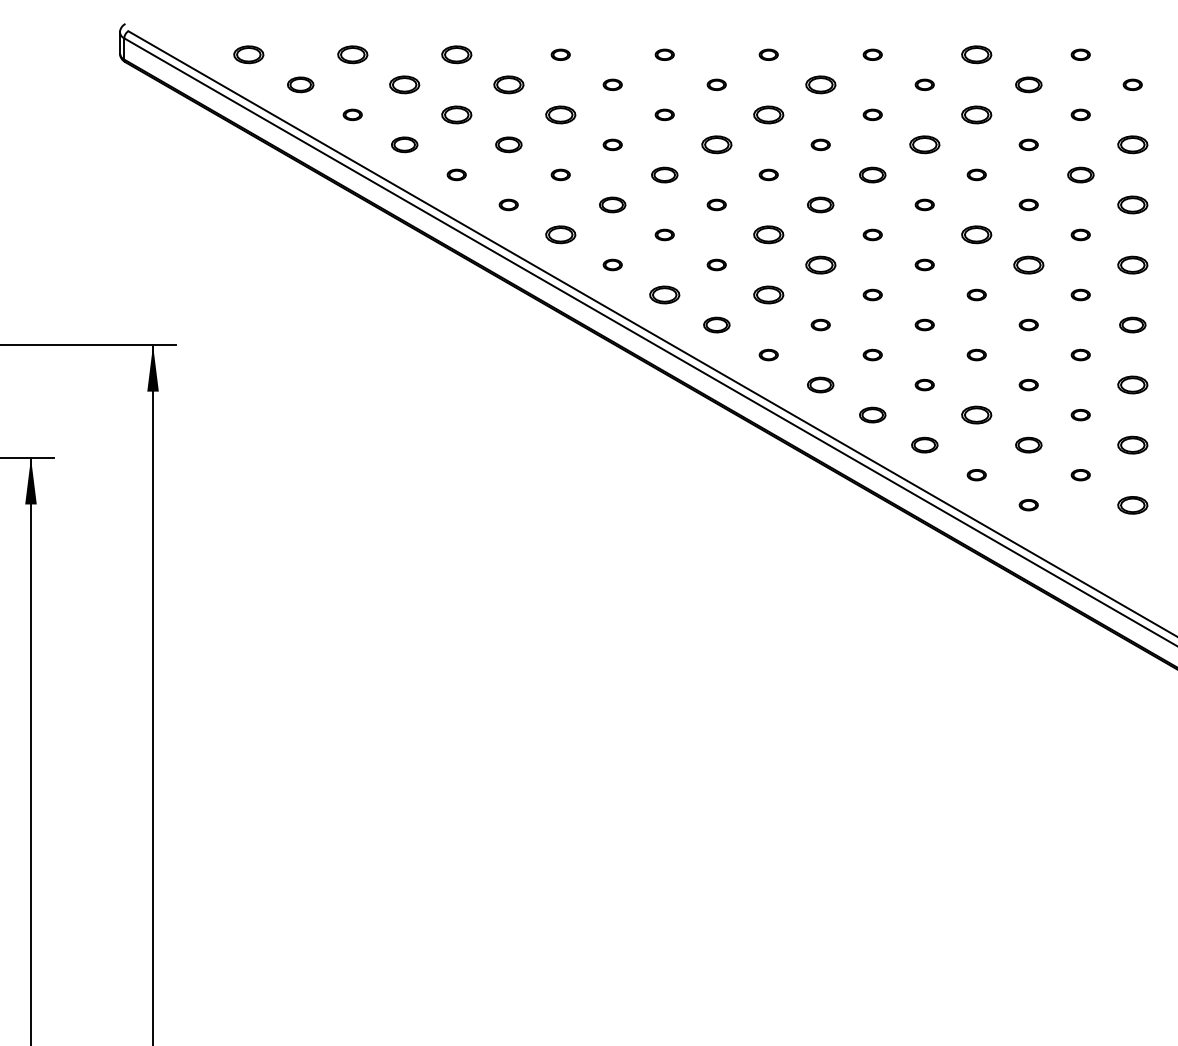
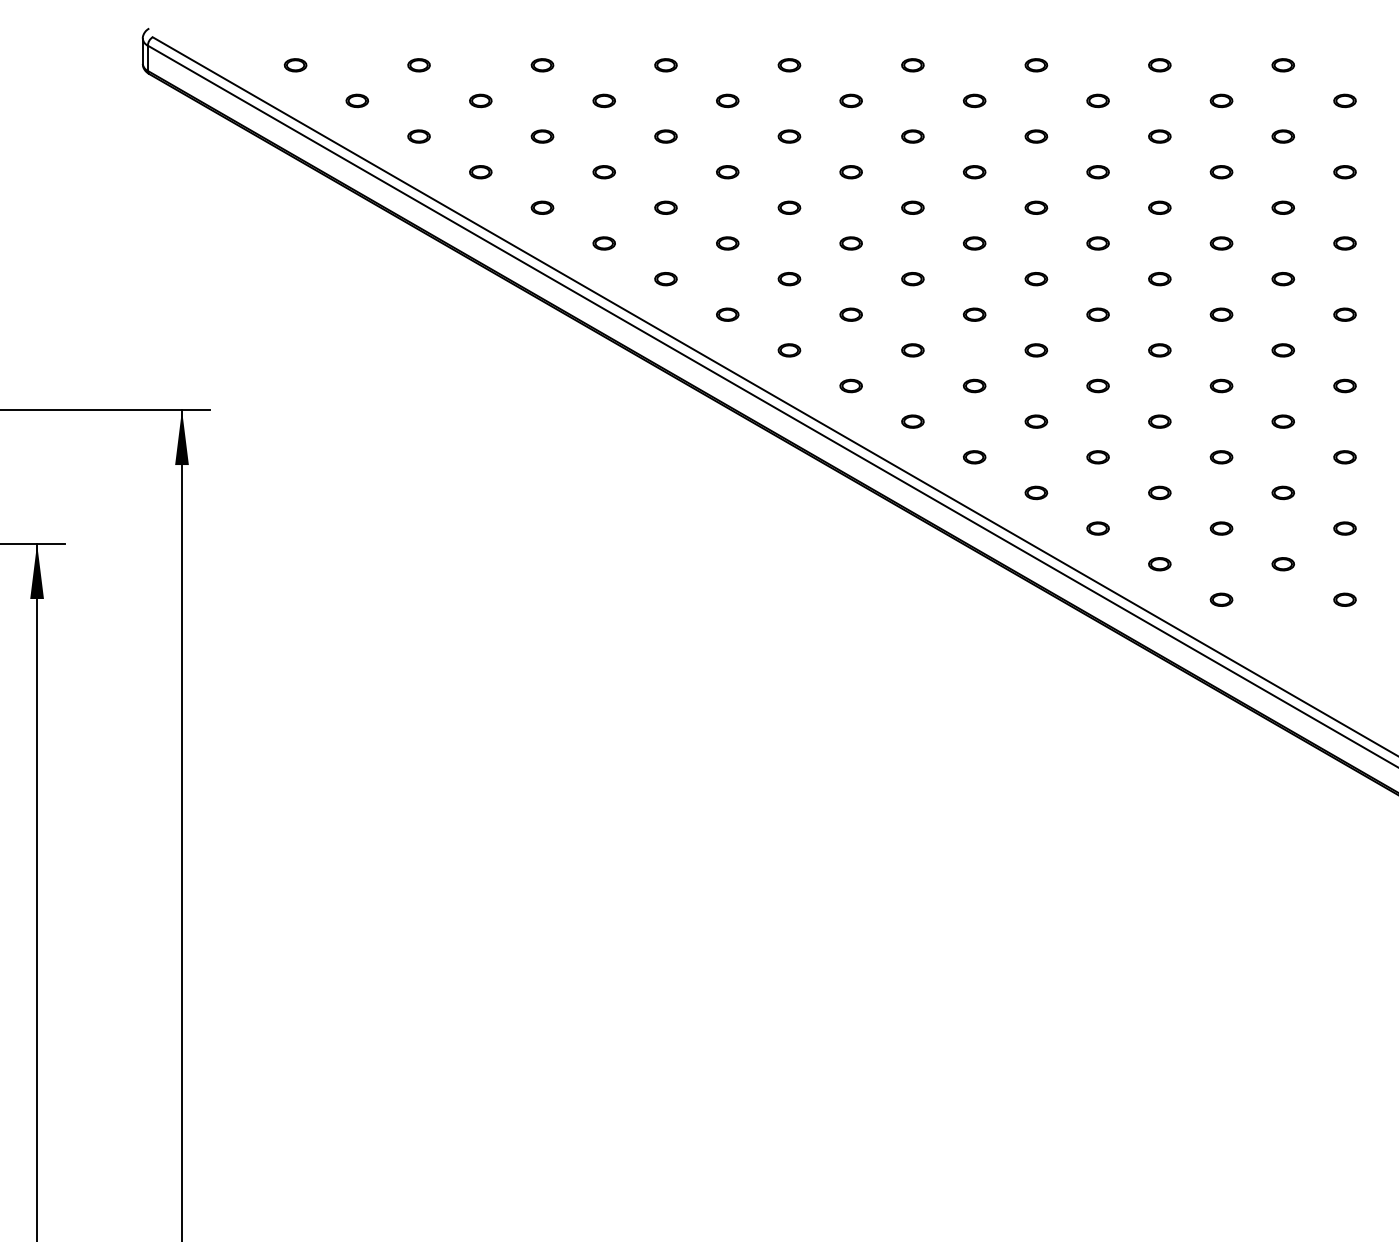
part: (248, 55) -> (295, 65), size x0.62
part: (352, 55) -> (418, 65), size x0.62
part: (456, 55) -> (542, 65), size x0.62
part: (976, 55) -> (1159, 65), size x0.62
part: (300, 84) -> (357, 100), size x0.71
part: (404, 84) -> (480, 100), size x0.62
part: (508, 84) -> (603, 100), size x0.62
part: (820, 84) -> (974, 100), size x0.62
part: (1028, 84) -> (1221, 100), size x0.71
part: (456, 114) -> (542, 136), size x0.62
part: (560, 114) -> (665, 136), size x0.62
part: (768, 114) -> (912, 136), size x0.62
part: (976, 114) -> (1159, 136), size x0.62
part: (404, 145) -> (480, 172), size x0.71
part: (508, 145) -> (603, 172), size x0.71
part: (716, 145) -> (850, 172), size x0.62
part: (924, 145) -> (1097, 172), size x0.62
part: (1132, 145) -> (1344, 172), size x0.62
part: (664, 174) -> (789, 207), size x0.71
part: (872, 174) -> (1036, 207), size x0.71
part: (1080, 174) -> (1282, 207), size x0.71
part: (612, 204) -> (727, 243), size x0.71
part: (820, 204) -> (974, 243), size x0.71
part: (1132, 204) -> (1344, 243), size x0.62
part: (560, 235) -> (665, 279), size x0.62
part: (768, 235) -> (912, 279), size x0.62
part: (976, 235) -> (1159, 279), size x0.62
part: (820, 264) -> (974, 314), size x0.62
part: (1028, 264) -> (1221, 314), size x0.62
part: (1132, 264) -> (1344, 314), size x0.62
part: (664, 295) -> (789, 350), size x0.62
part: (768, 295) -> (912, 350), size x0.62
part: (716, 324) -> (850, 385), size x0.71
part: (1132, 324) -> (1344, 385), size x0.71
part: (820, 385) -> (974, 457), size x0.71
part: (1132, 385) -> (1344, 457), size x0.62
part: (872, 414) -> (1036, 492), size x0.71
part: (976, 414) -> (1159, 492), size x0.62
part: (924, 445) -> (1097, 528), size x0.71
part: (1028, 445) -> (1221, 528), size x0.71
part: (1132, 445) -> (1344, 528), size x0.62
part: (1132, 504) -> (1344, 599), size x0.62

